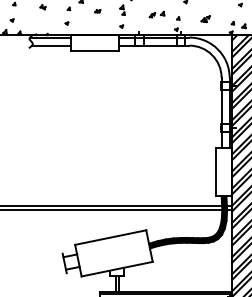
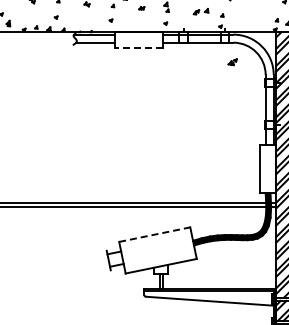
part: (205, 19) -> (232, 62), moved
line: (94, 51) -> (138, 48), solid -> dashed
line: (111, 237) -> (155, 234), solid -> dashed

